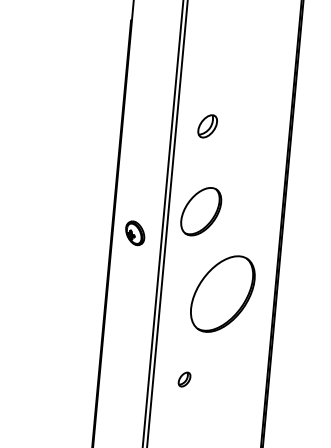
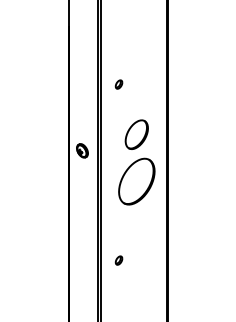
part: (206, 126) -> (118, 84), size x0.62
part: (200, 211) -> (136, 134), moved
part: (183, 379) -> (118, 260), moved

